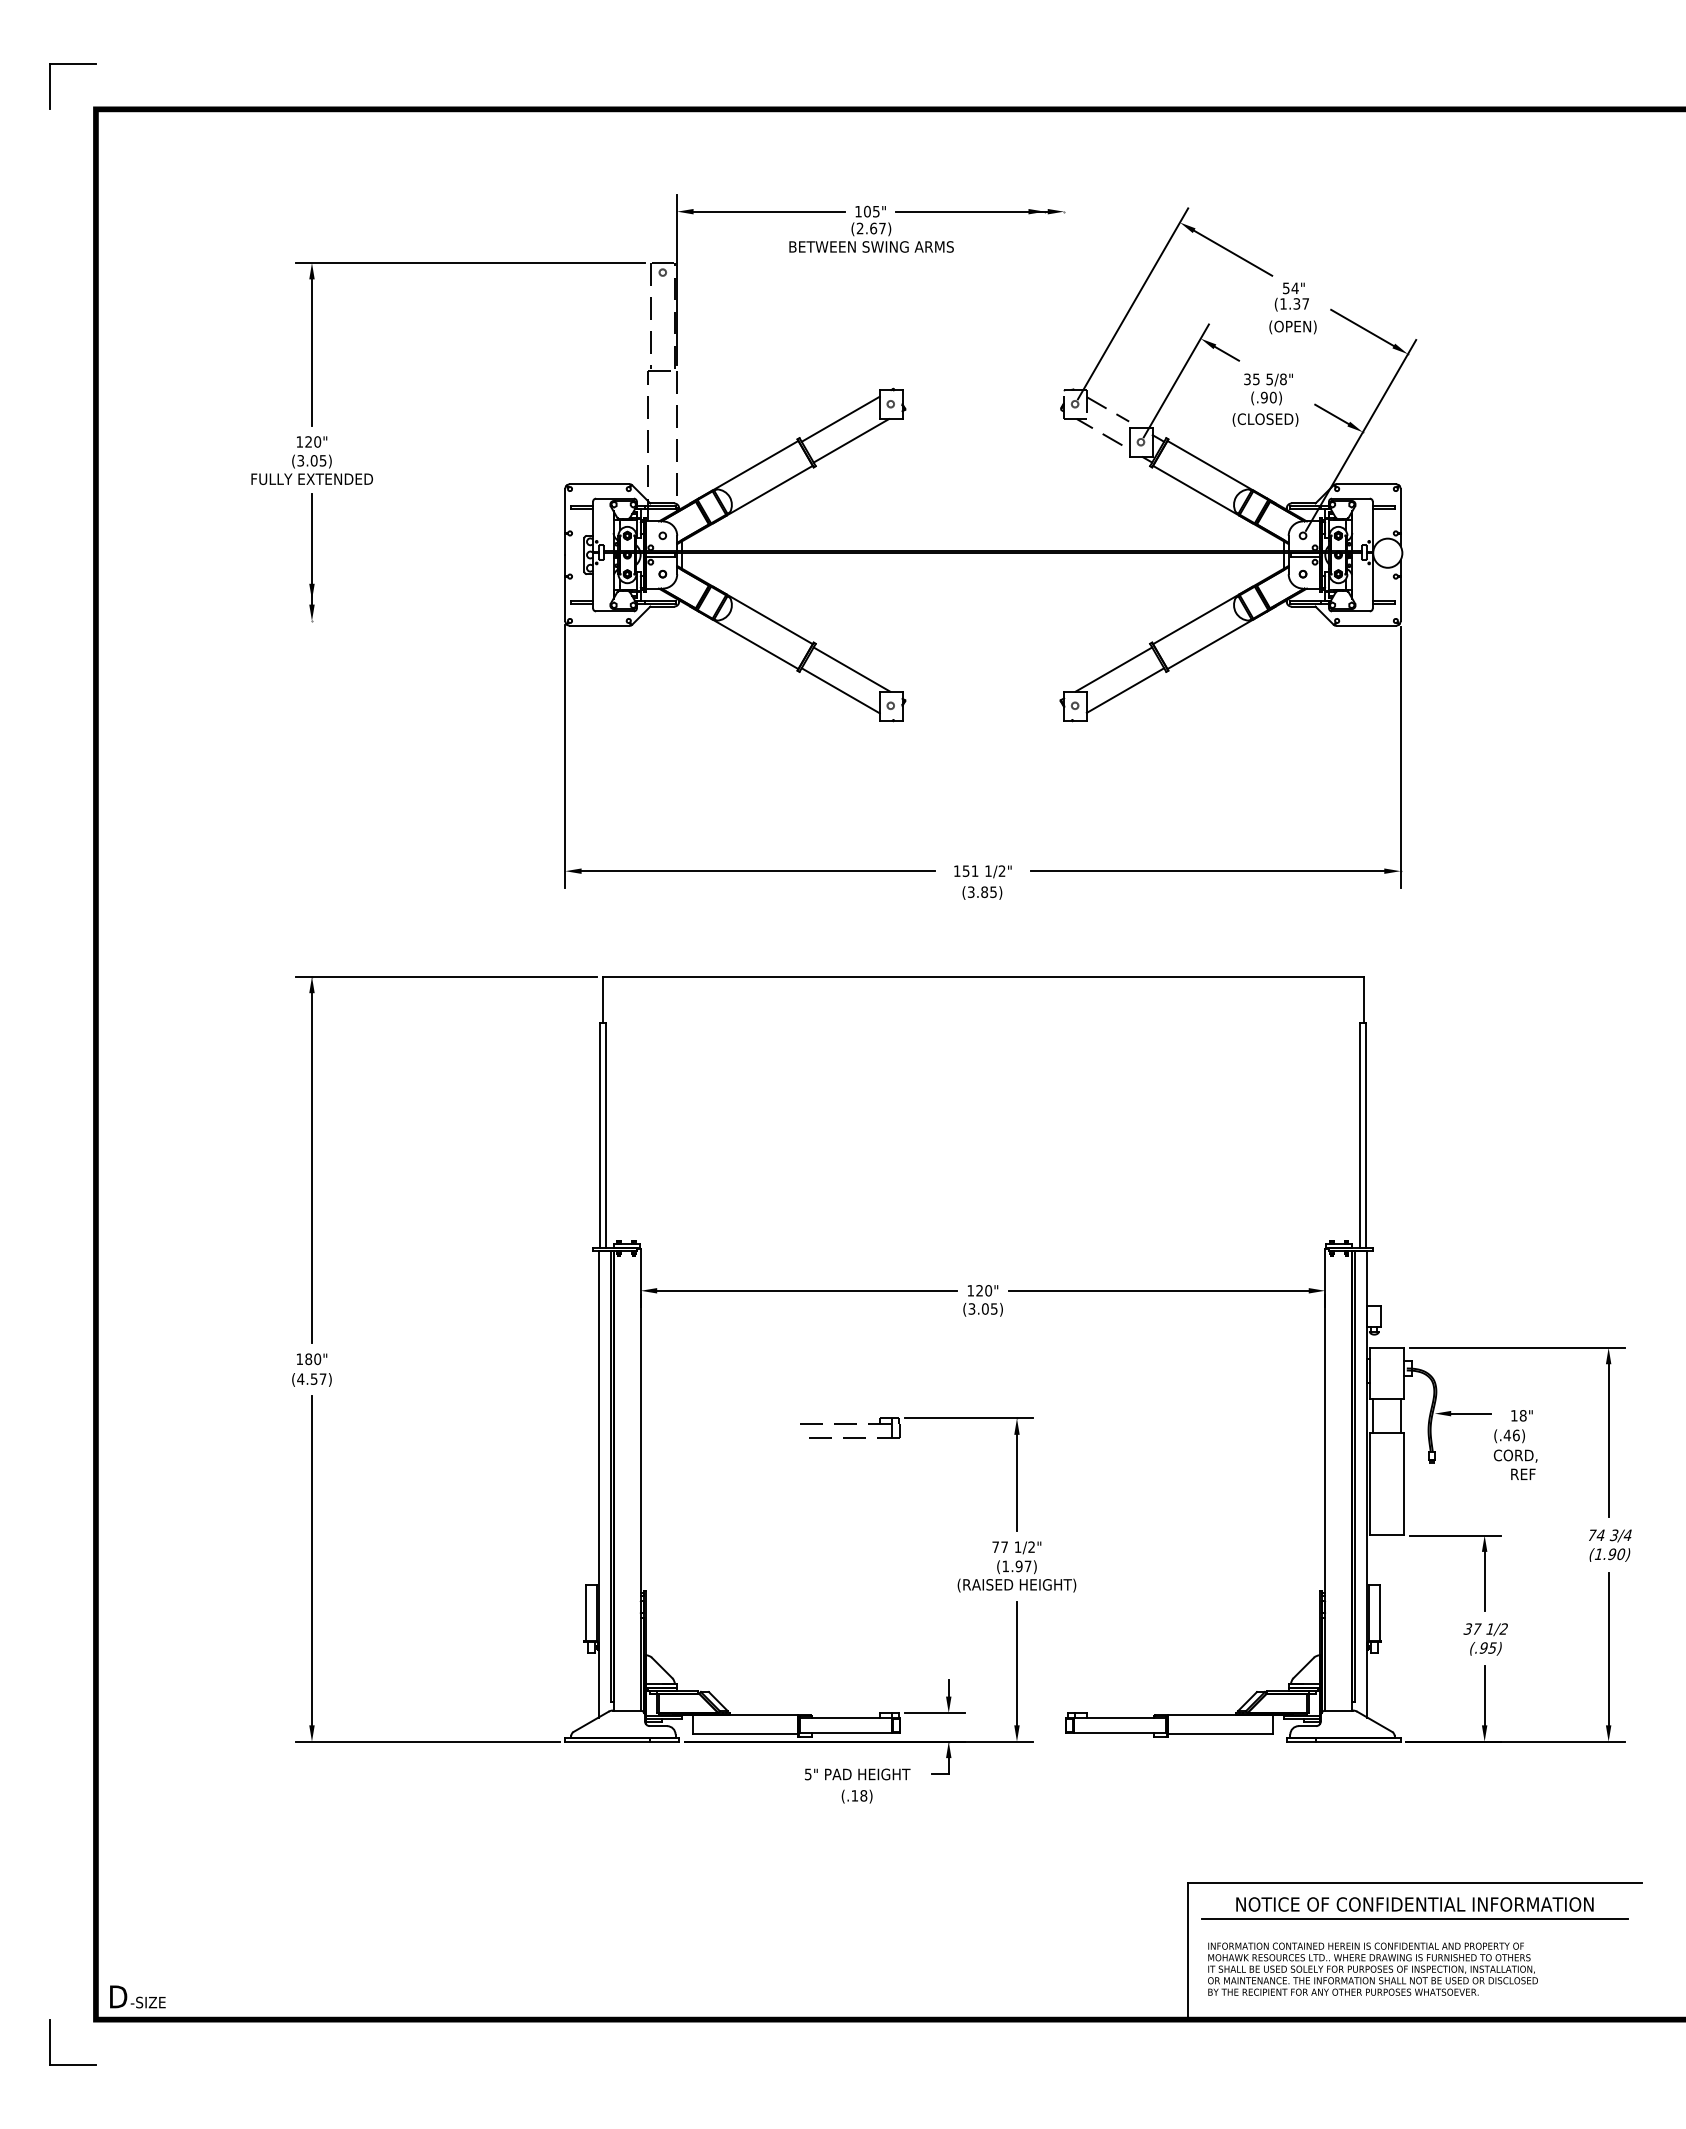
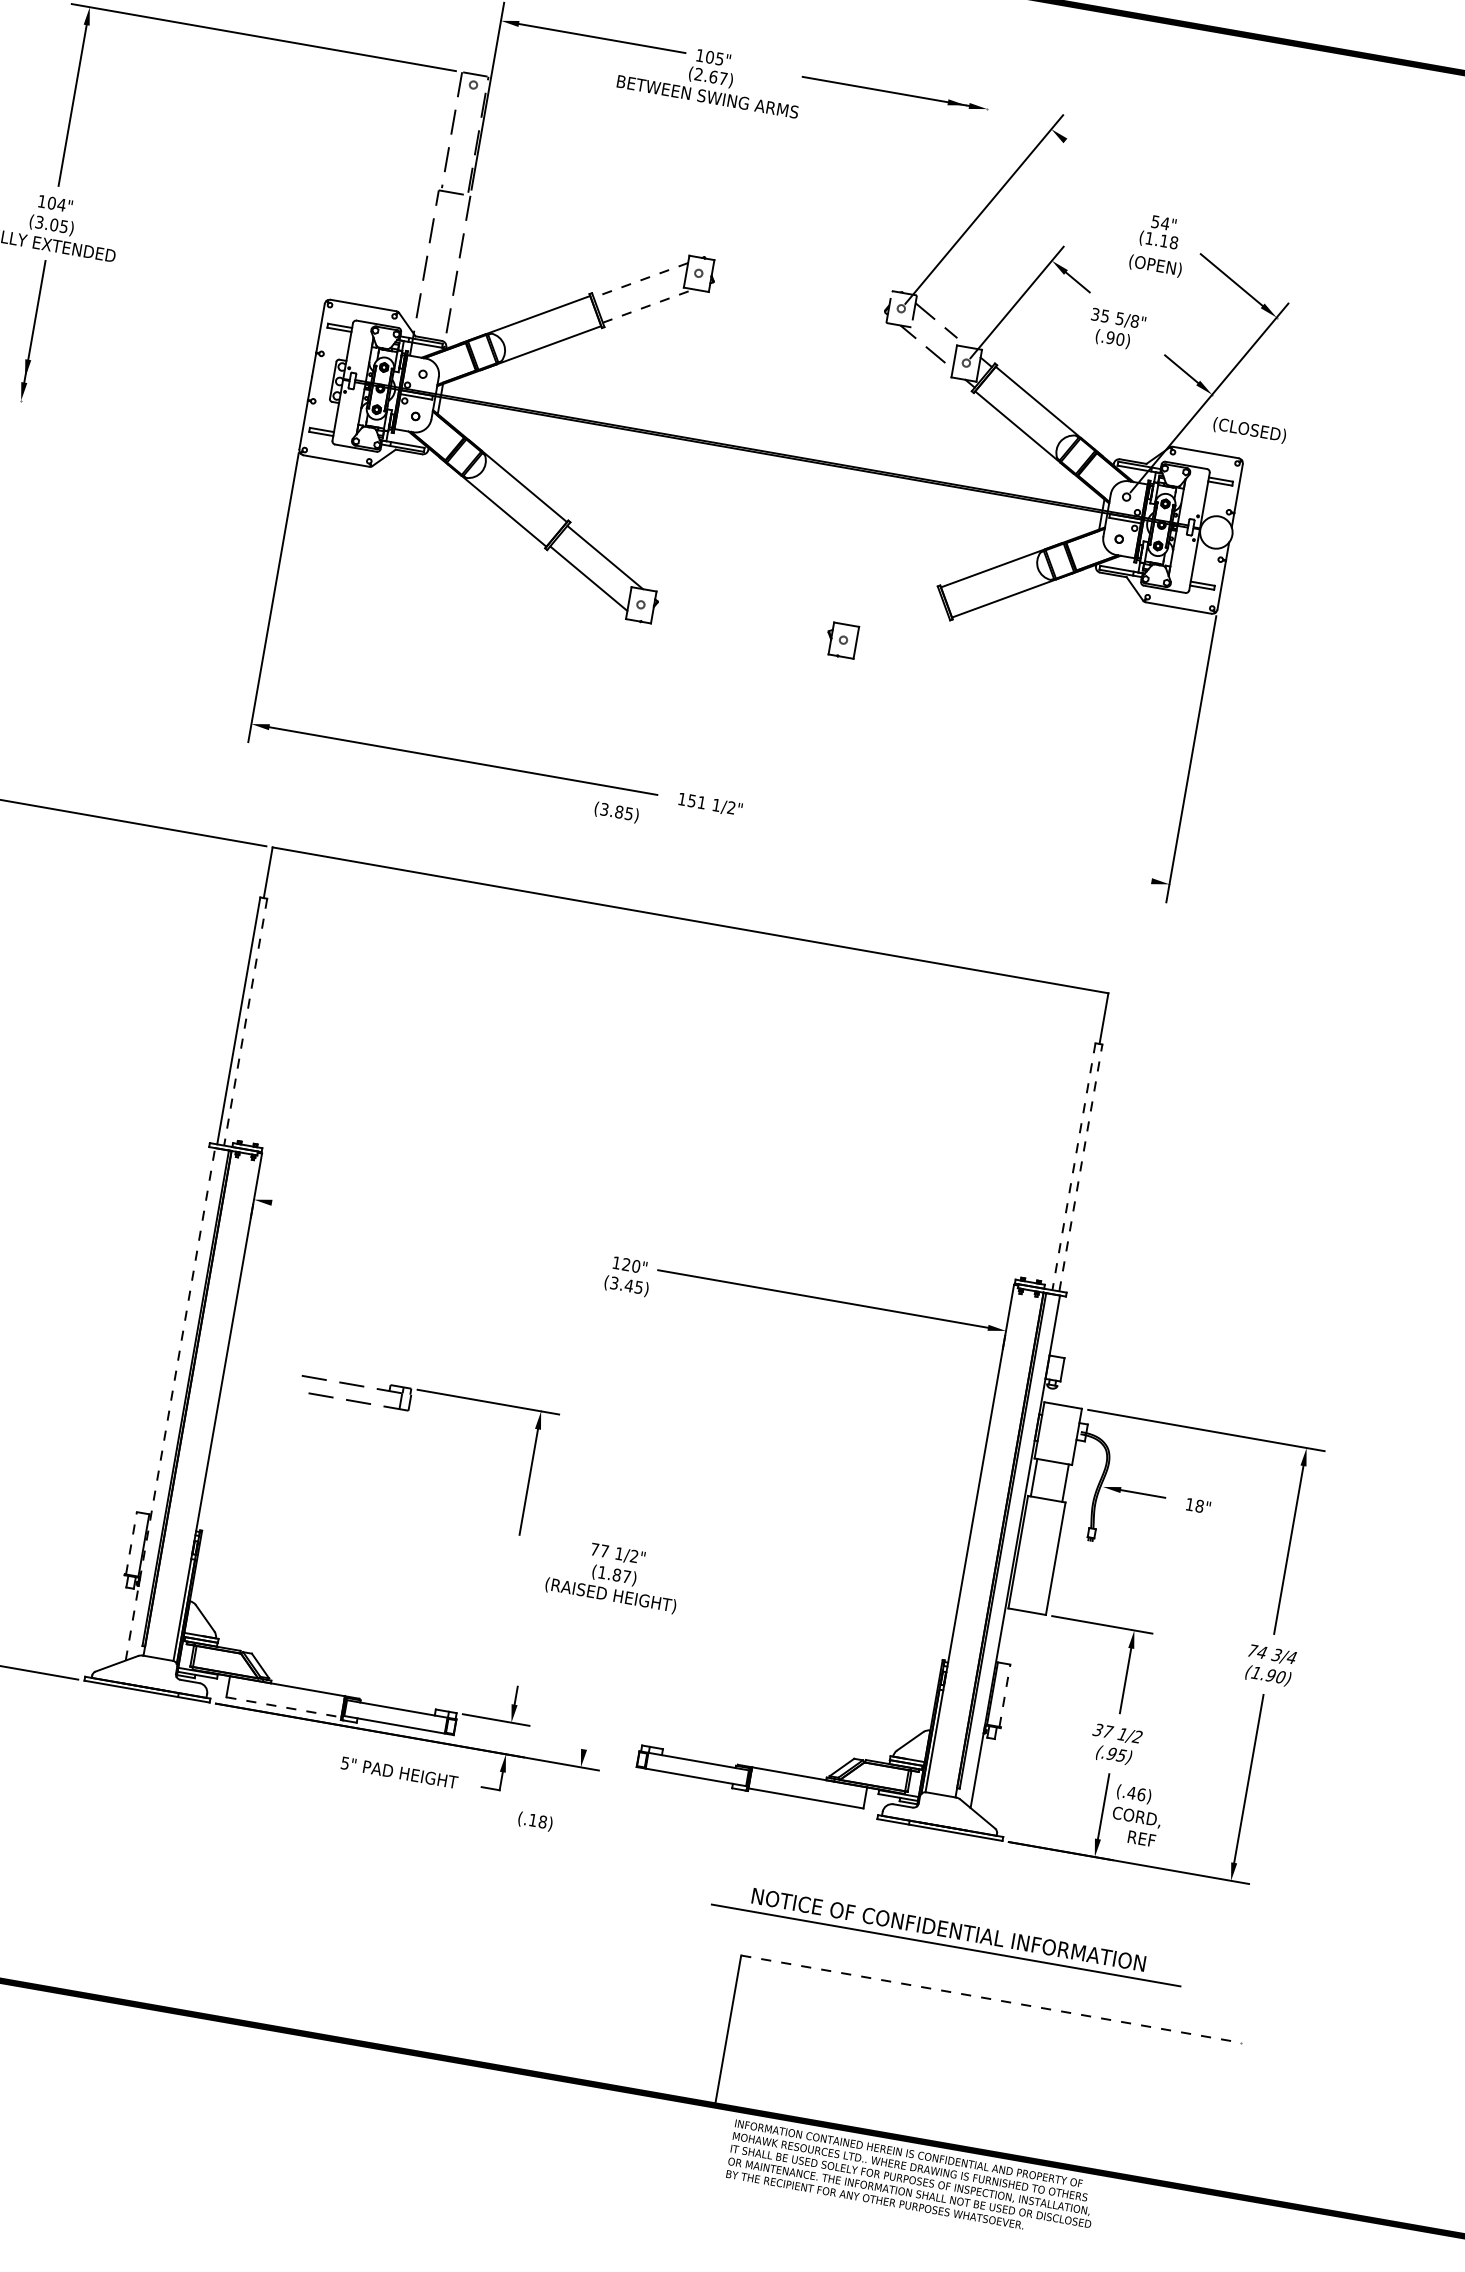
part: (980, 211) -> (895, 92), moved
line: (1233, 252) -> (1104, 172), removed
text: (1301, 303) -> (1169, 241), (1.37 -> (1.18
line: (840, 419) -> (640, 280), solid -> dashed
text: (1265, 419) -> (1249, 429), moved
line: (851, 440) -> (648, 305), solid -> dashed
text: (313, 441) -> (57, 203), 120" -> 104"
line: (1113, 669) -> (892, 607), removed
line: (1125, 690) -> (901, 632), removed
line: (1207, 871) -> (957, 847), removed
text: (982, 892) -> (616, 812), moved
line: (1366, 1134) -> (1081, 1167), solid -> dashed
line: (606, 1135) -> (246, 1022), solid -> dashed
line: (1359, 1135) -> (1073, 1166), solid -> dashed
line: (807, 1290) -> (437, 1231), removed
text: (984, 1308) -> (628, 1285), (3.05) -> (3.45)
part: (899, 1438) -> (408, 1410), moved
text: (1515, 1454) -> (1137, 1815), moved
line: (598, 1483) -> (170, 1403), solid -> dashed
text: (1018, 1566) -> (616, 1575), (1.97) -> (1.87)
line: (585, 1612) -> (131, 1542), solid -> dashed
line: (1380, 1612) -> (1005, 1695), solid -> dashed
line: (1016, 1663) -> (595, 1681), removed
line: (745, 1734) -> (283, 1707), solid -> dashed
text: (856, 1796) -> (534, 1821), moved
line: (1415, 1883) -> (991, 1999), solid -> dashed
part: (1414, 1908) -> (947, 1934), moved
text: (1372, 1968) -> (911, 2179), moved

